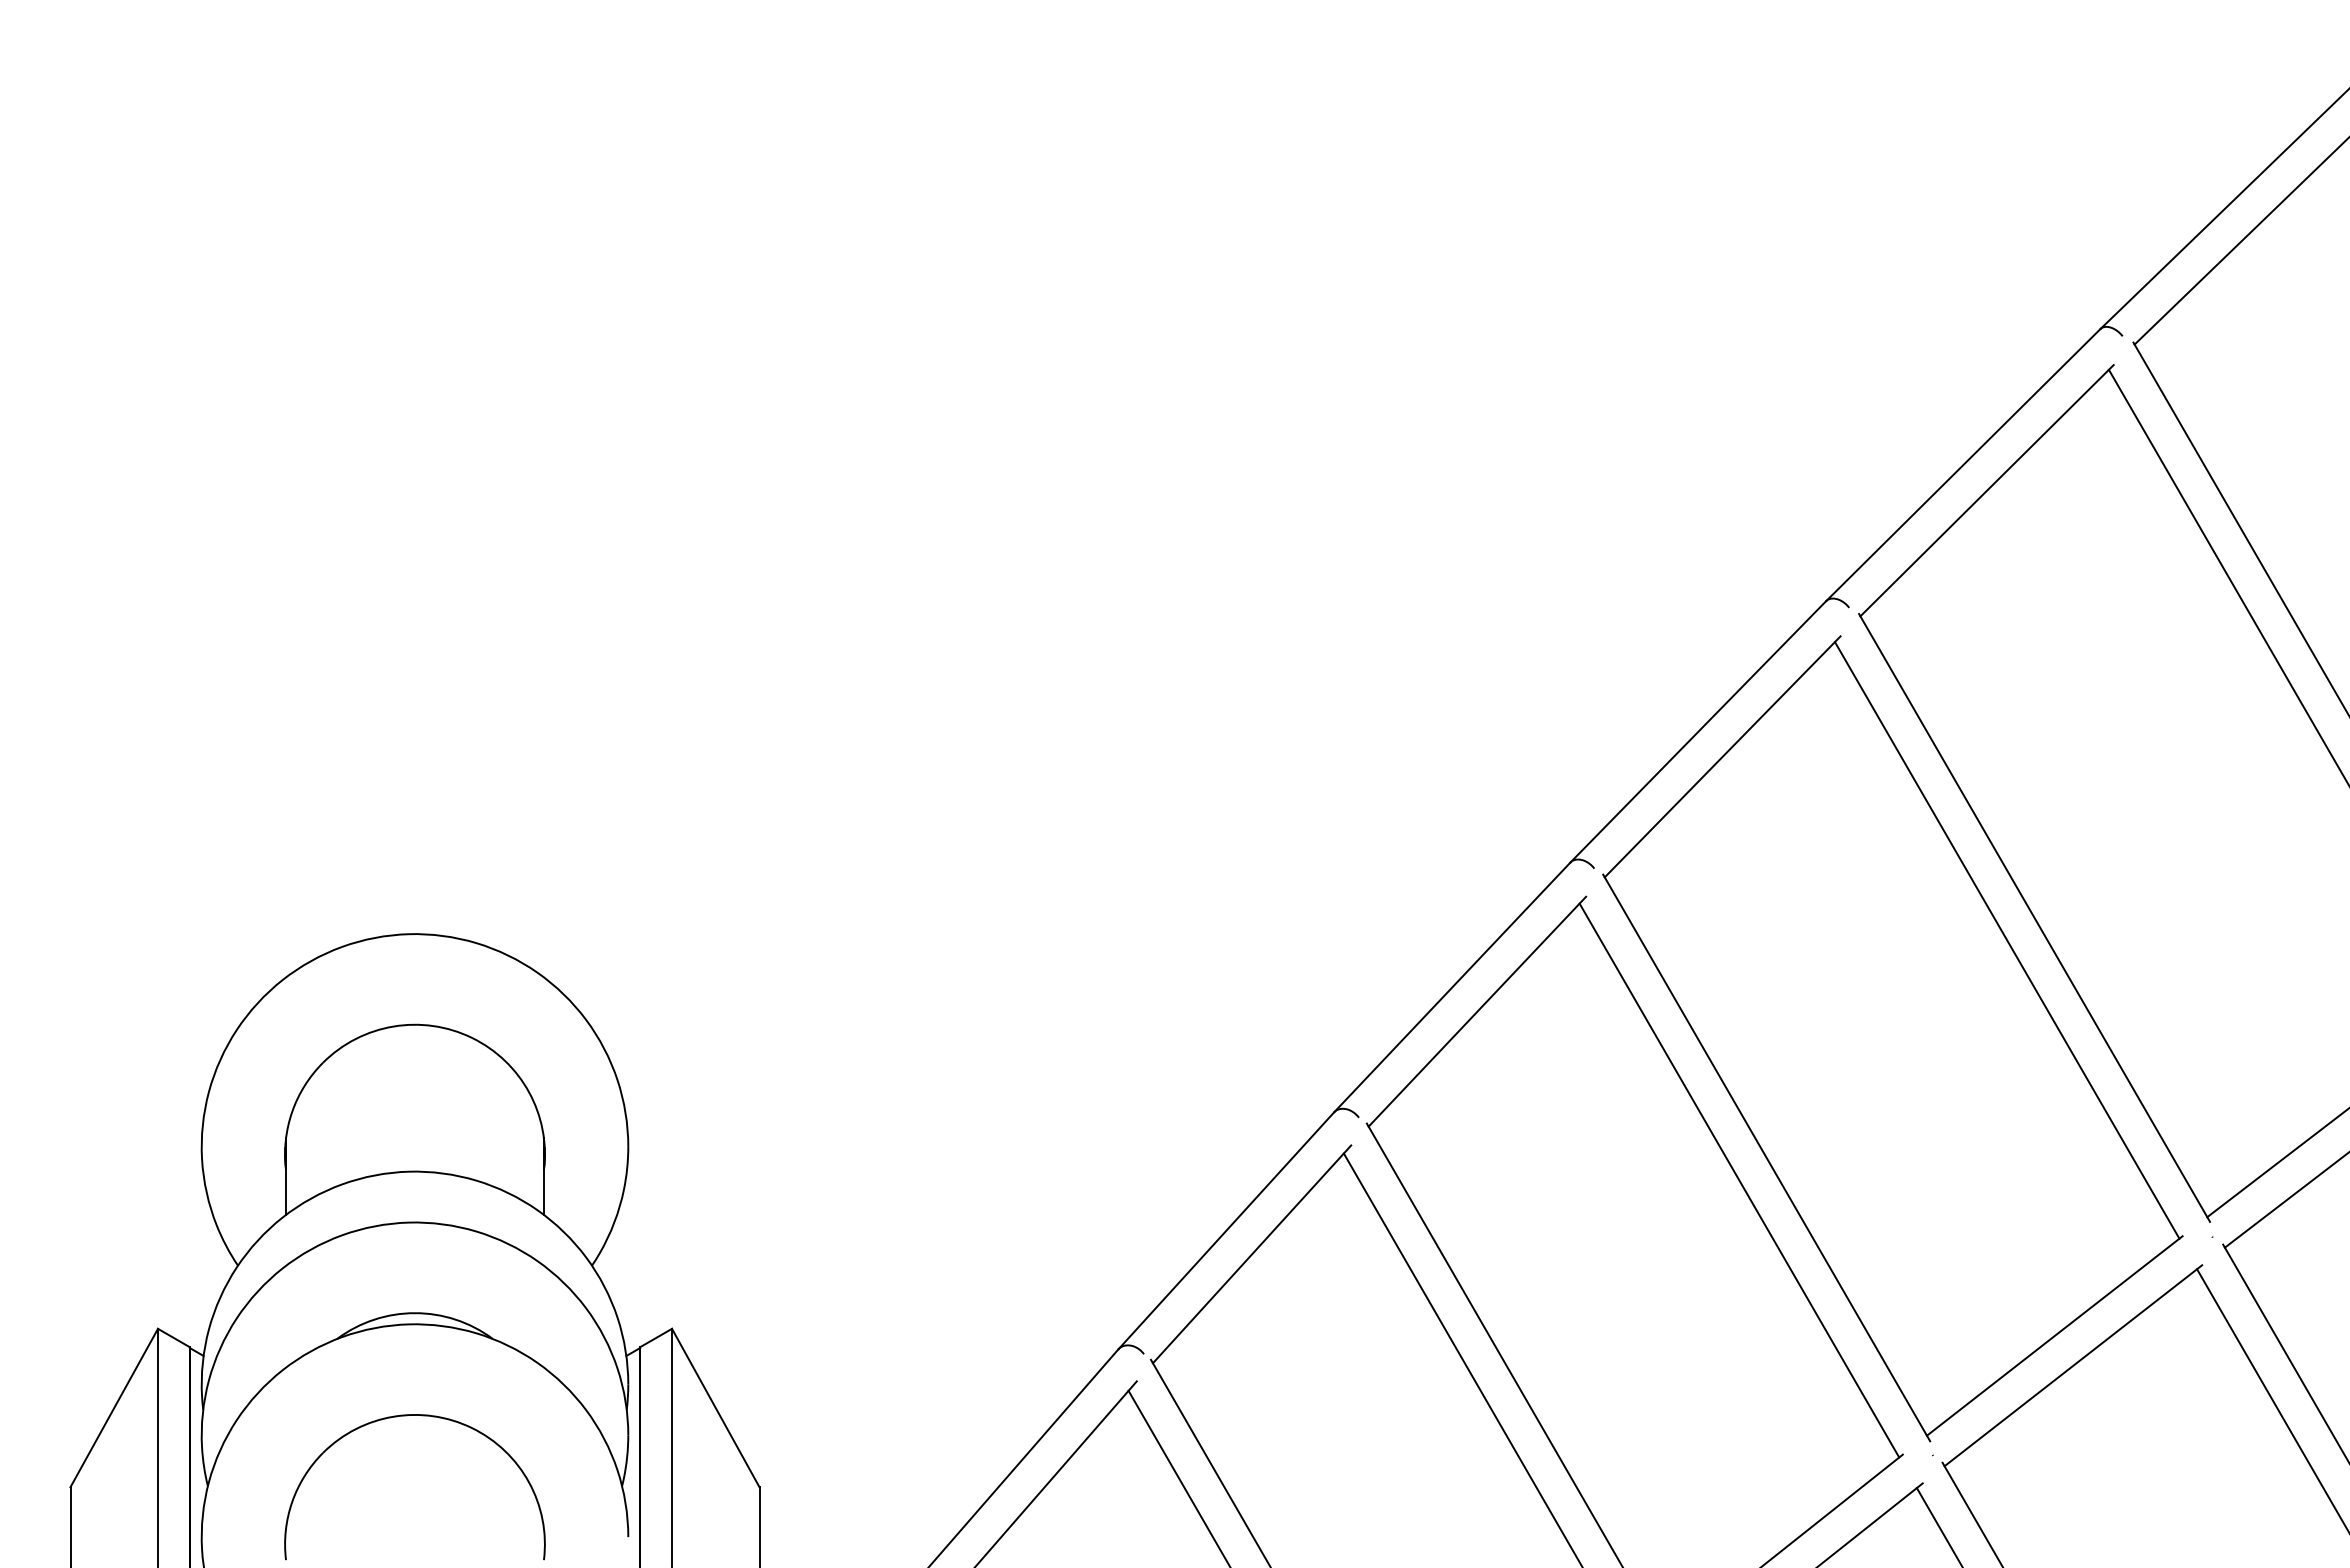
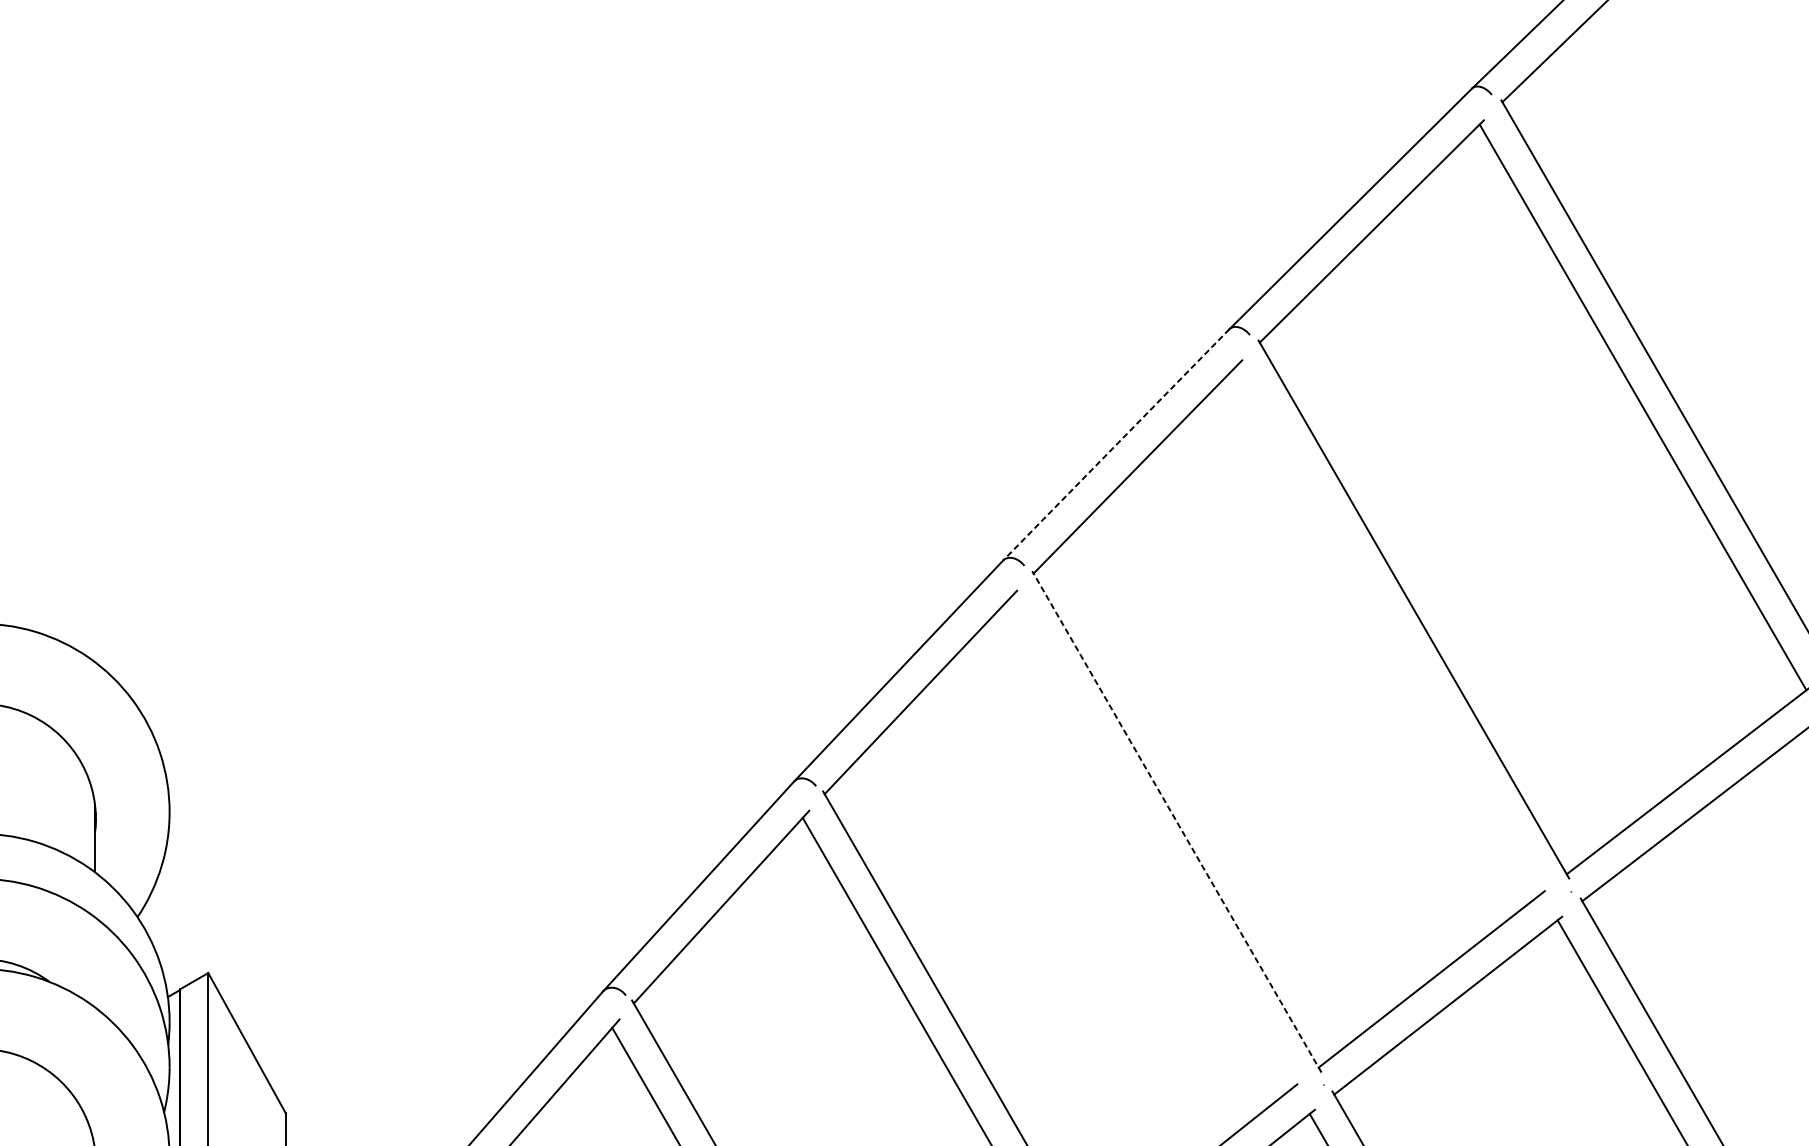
line: (1698, 731) -> (1116, 444), solid -> dashed
line: (2006, 940) -> (1389, 629), removed
line: (1766, 1157) -> (1176, 821), solid -> dashed
line: (1739, 1180) -> (1152, 841), removed

